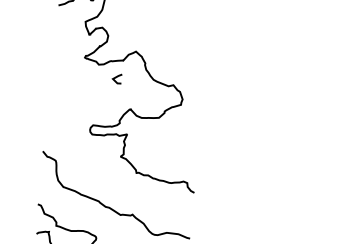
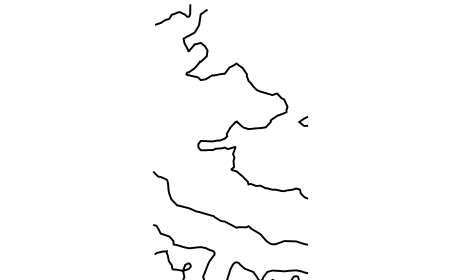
line: (117, 77) -> (303, 120), moved

